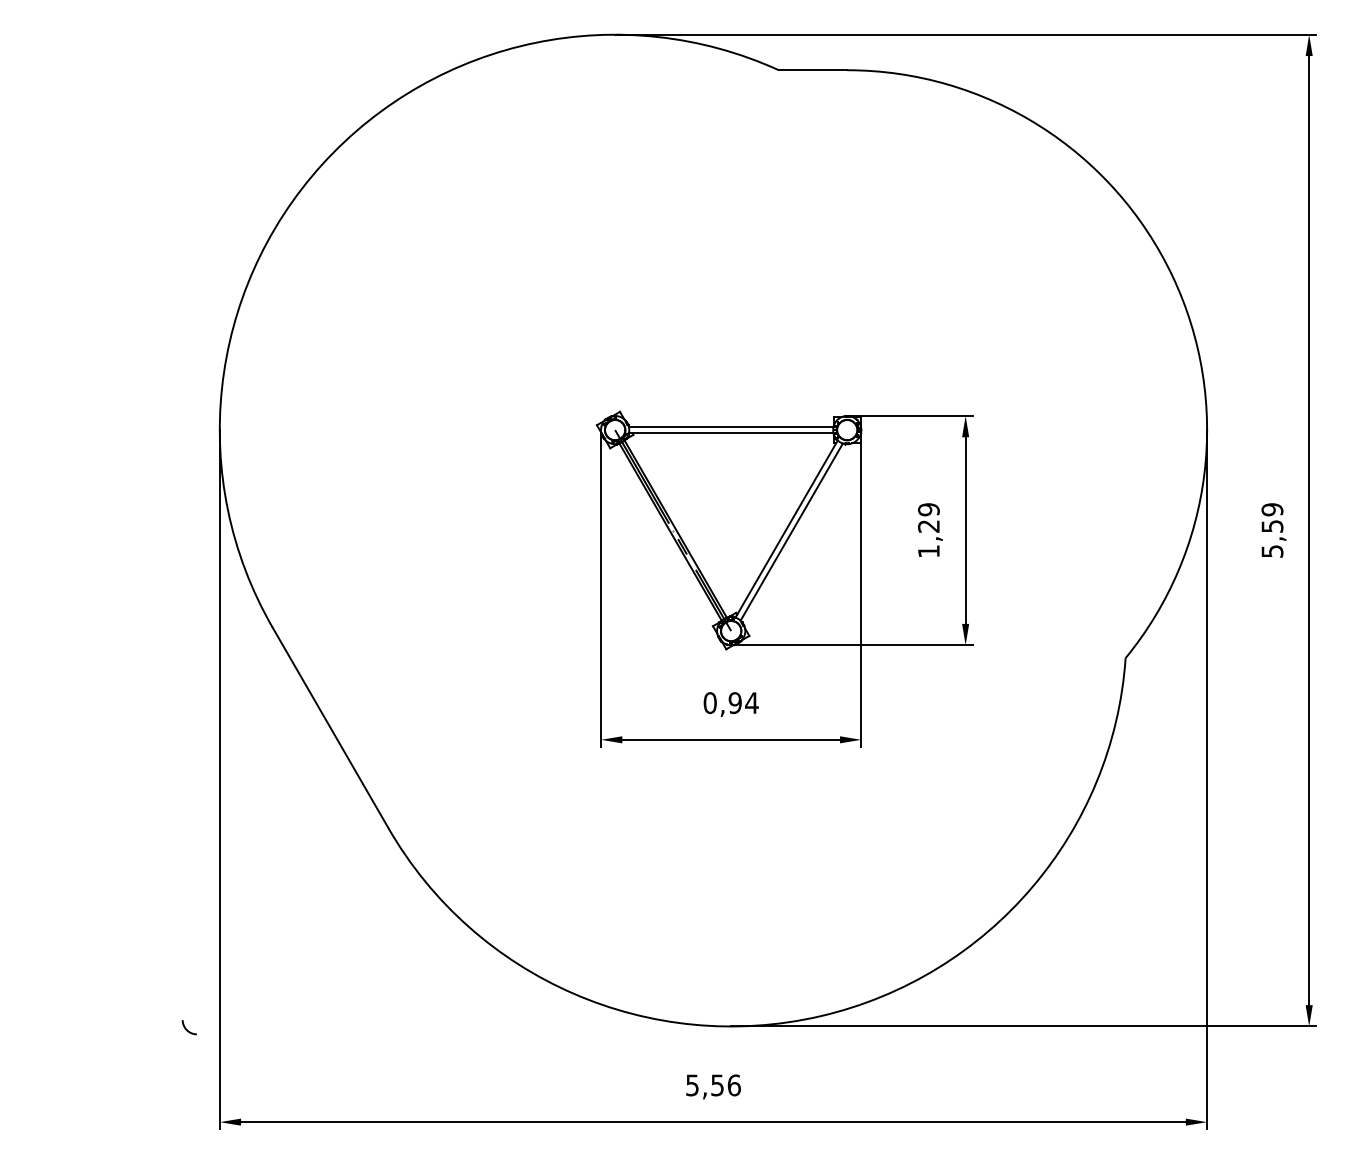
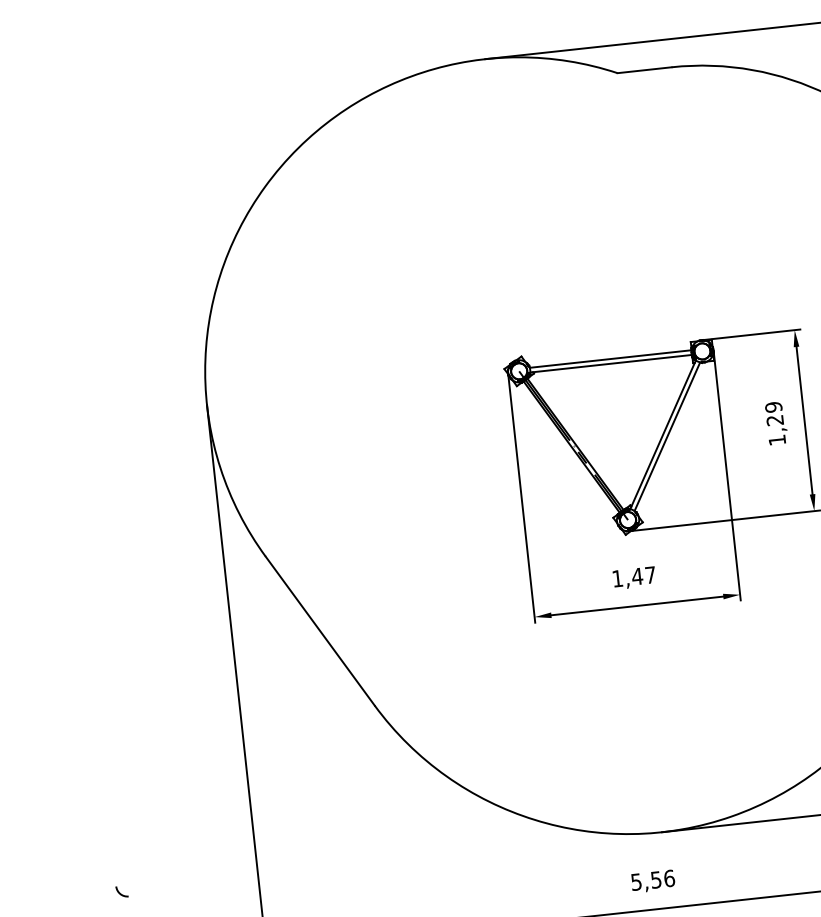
text: (730, 703) -> (633, 577), 0,94 -> 1,47
arc: (186, 1028) -> (119, 892), moved

